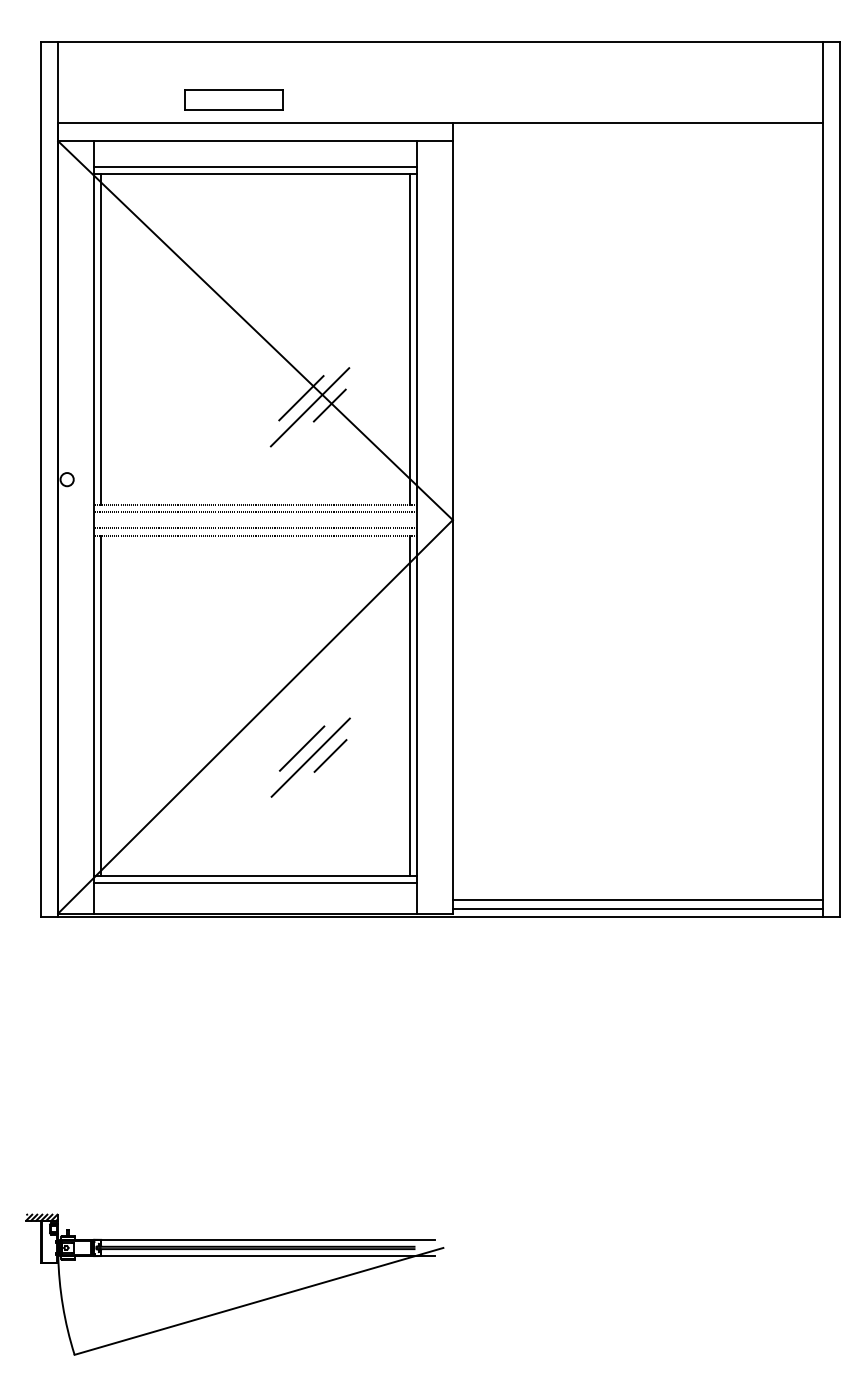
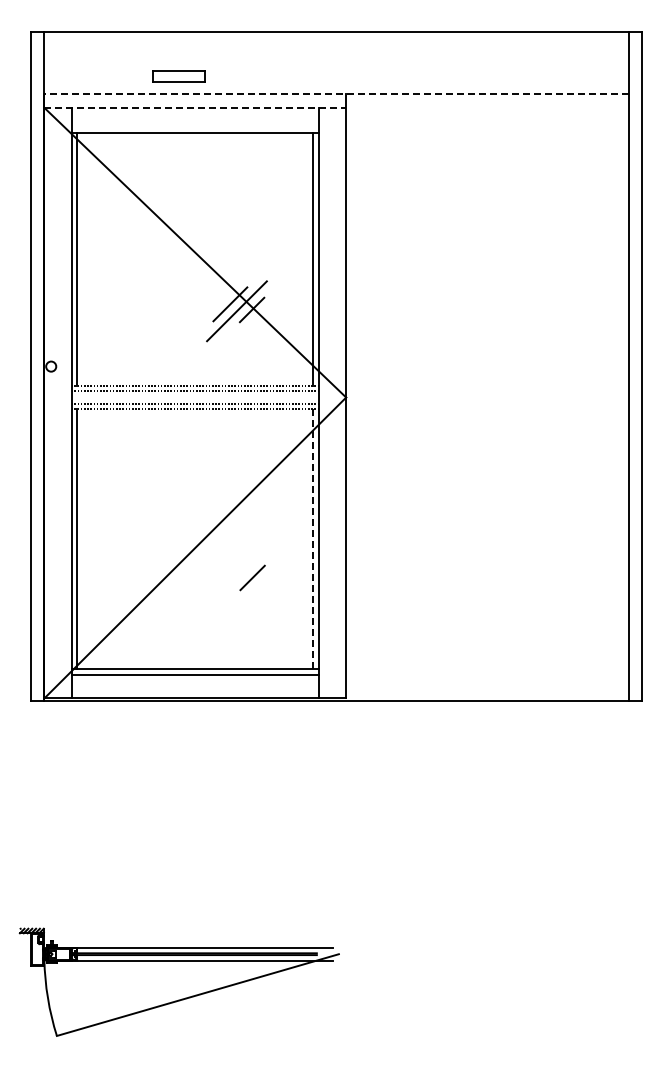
part: (233, 98) -> (178, 75), size x0.7
line: (440, 122) -> (336, 93), solid -> dashed
line: (255, 140) -> (195, 107), solid -> dashed
line: (254, 166) -> (194, 127), removed
line: (410, 704) -> (313, 538), solid -> dashed
line: (301, 748) -> (230, 572), removed
line: (310, 757) -> (237, 579), removed
line: (637, 900) -> (487, 688), removed
line: (637, 909) -> (487, 695), removed

